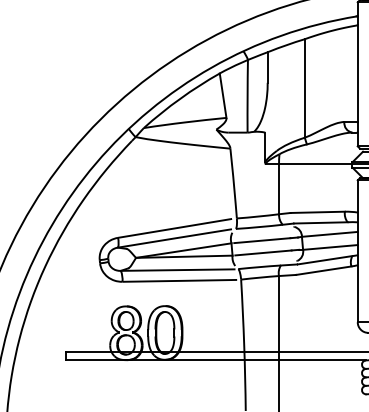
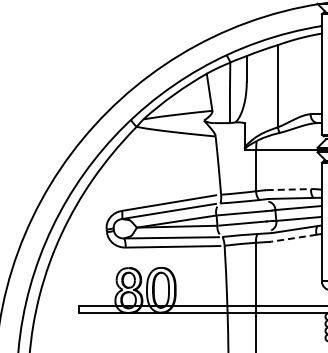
line: (318, 212) -> (289, 189), solid -> dashed
line: (323, 270) -> (293, 238), solid -> dashed

